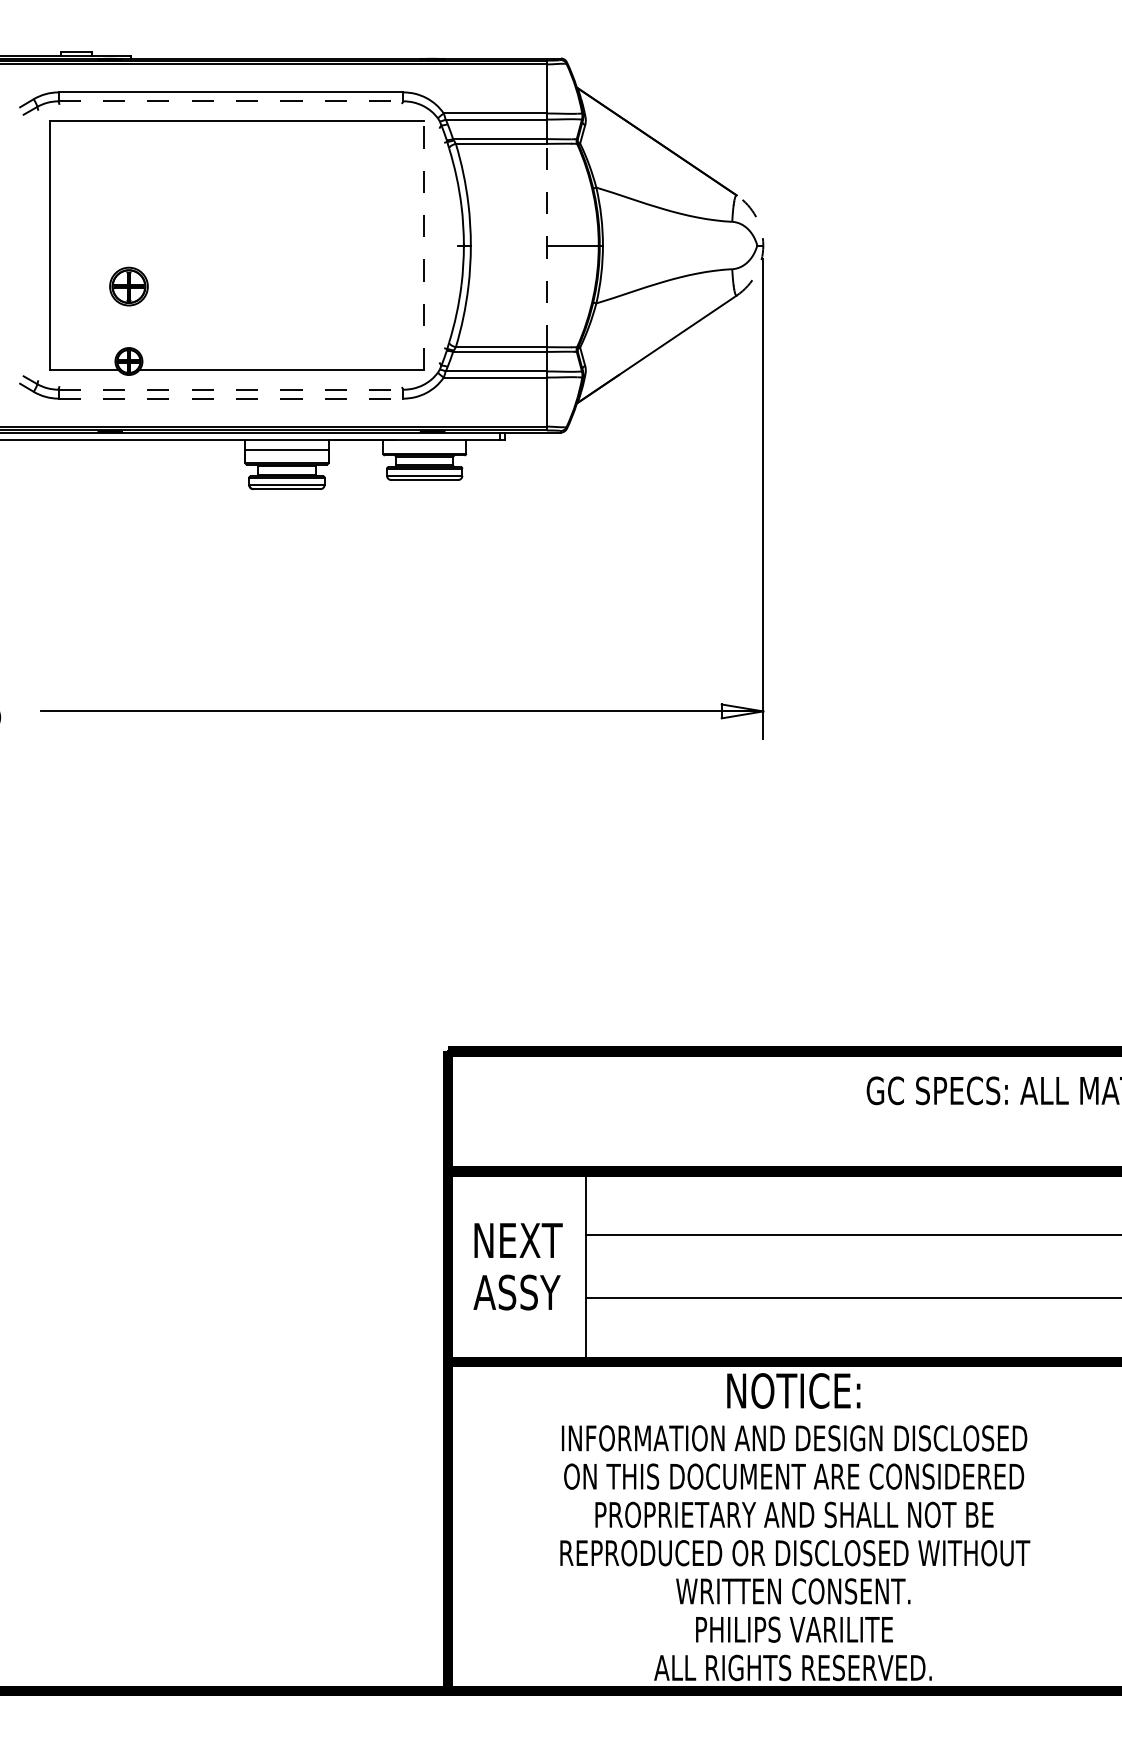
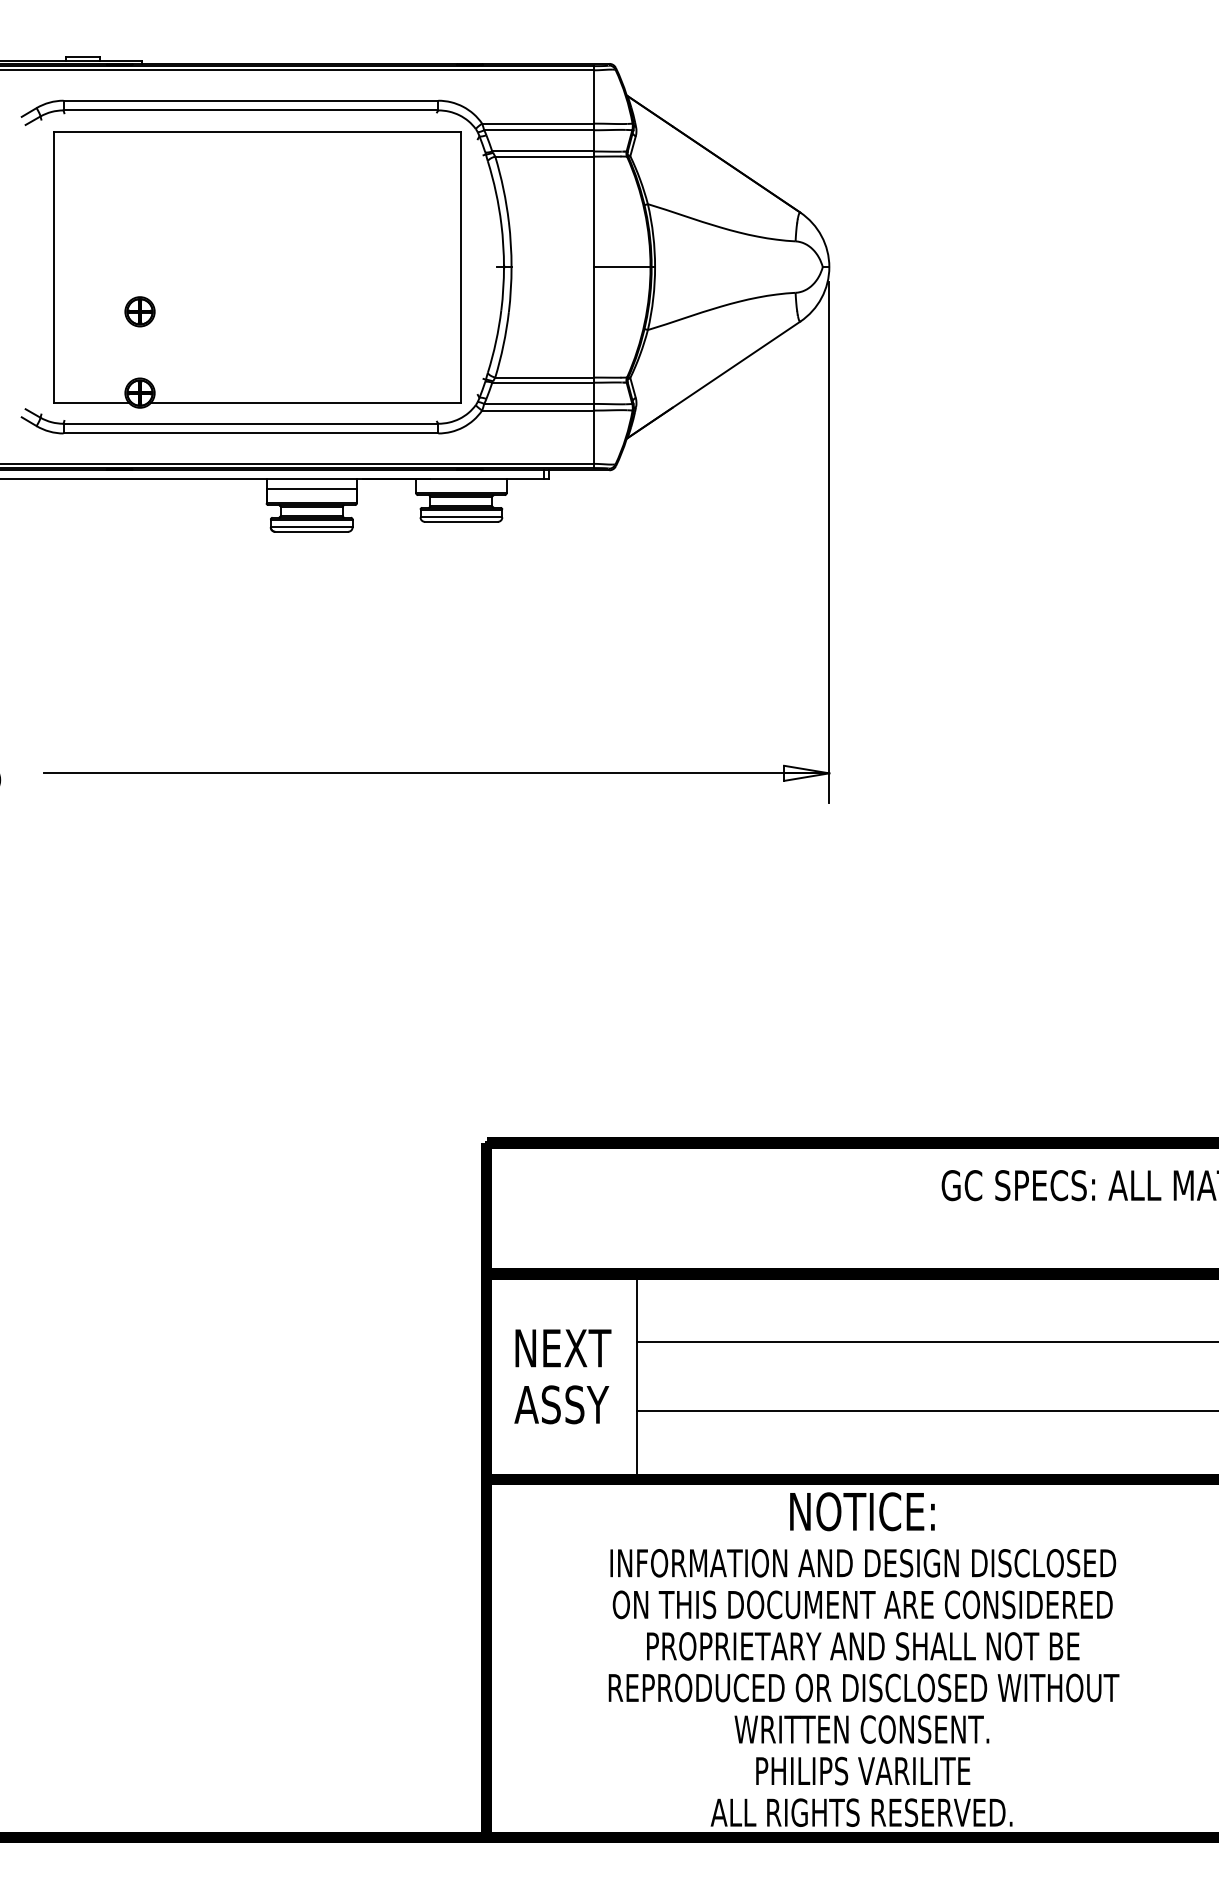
line: (231, 101) -> (251, 110), dashed -> solid
line: (547, 244) -> (594, 266), dashed -> solid
line: (423, 245) -> (460, 267), dashed -> solid
arc: (763, 245) -> (829, 267), dashed -> solid
part: (128, 286) -> (139, 311), size x0.71
line: (231, 389) -> (251, 423), dashed -> solid
line: (231, 398) -> (251, 433), dashed -> solid

